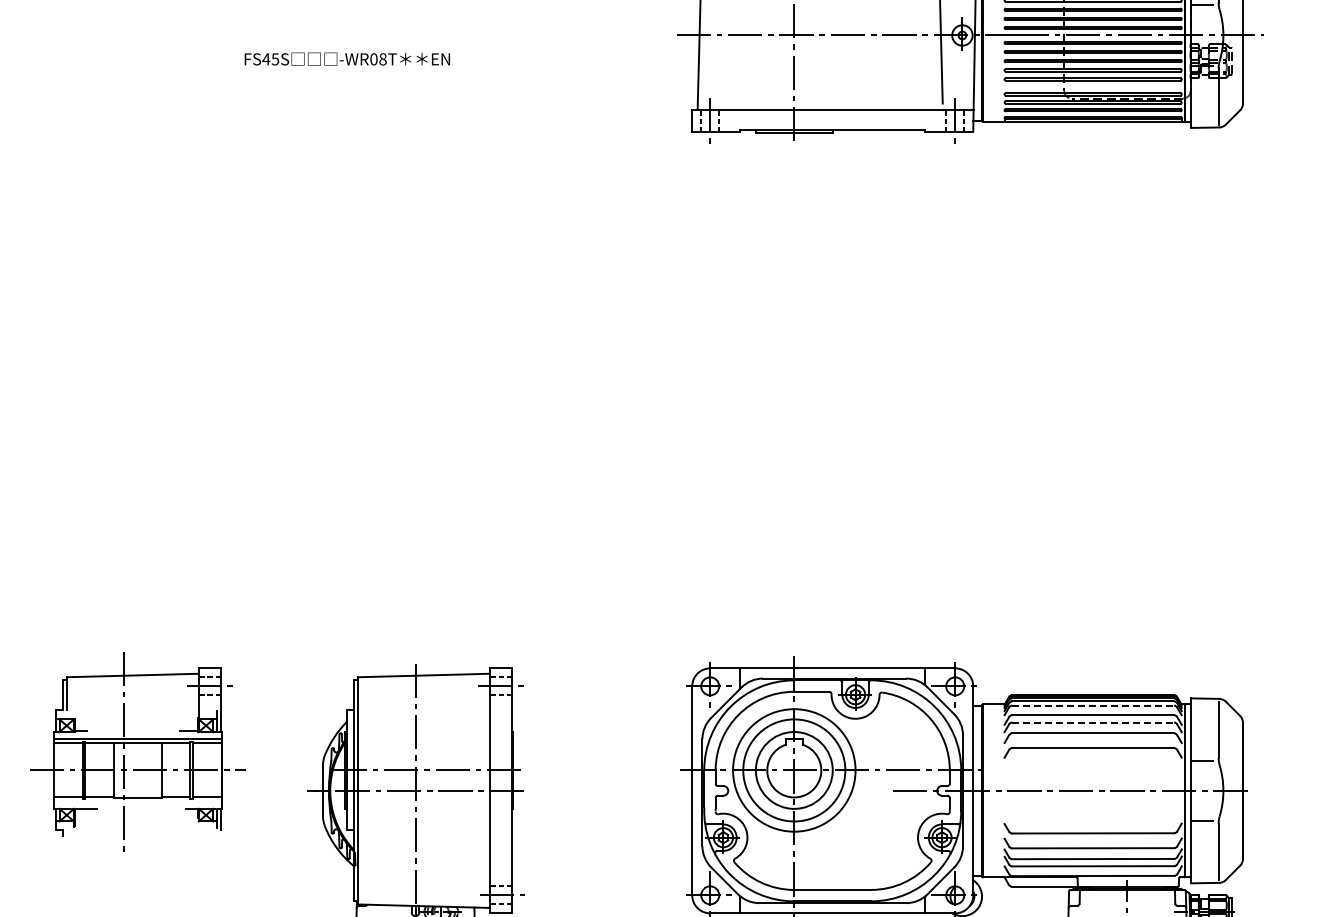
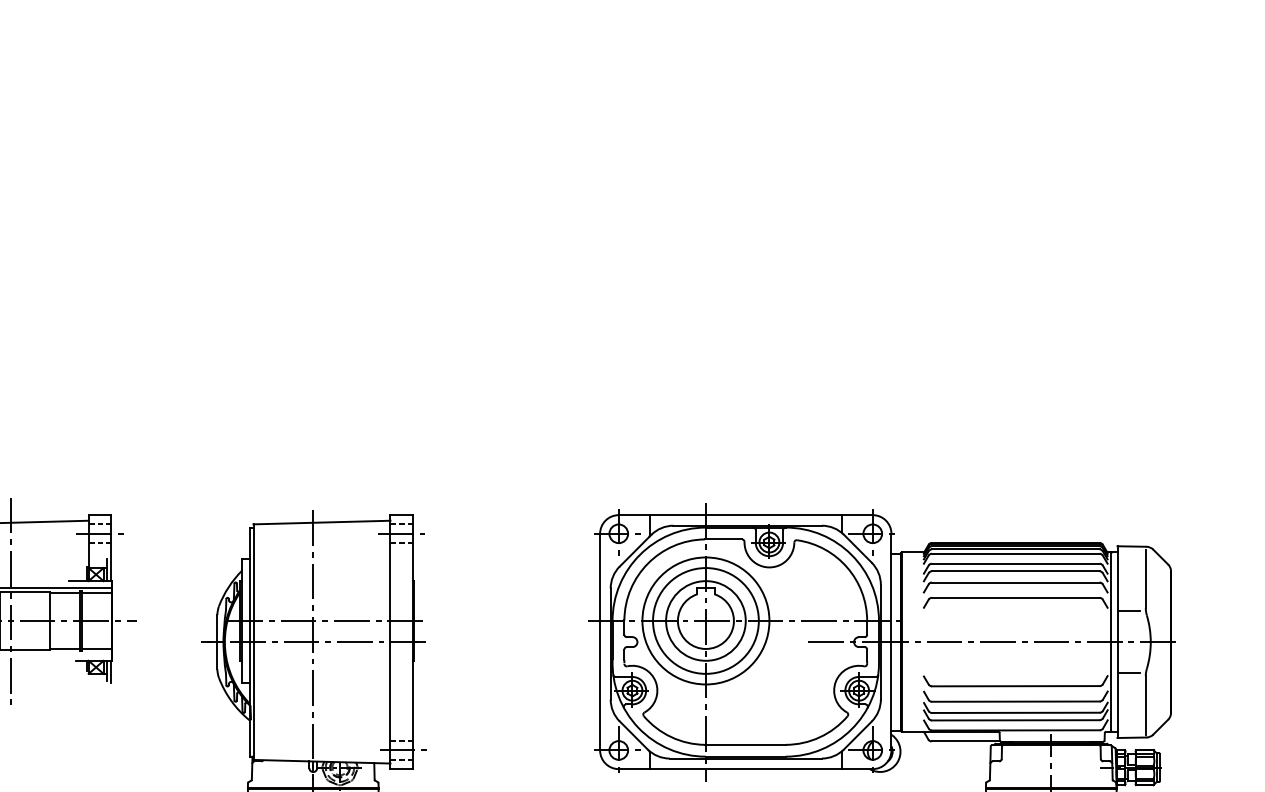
line: (1093, 705) -> (1016, 553), dashed -> solid
line: (1093, 722) -> (1016, 571), dashed -> solid

